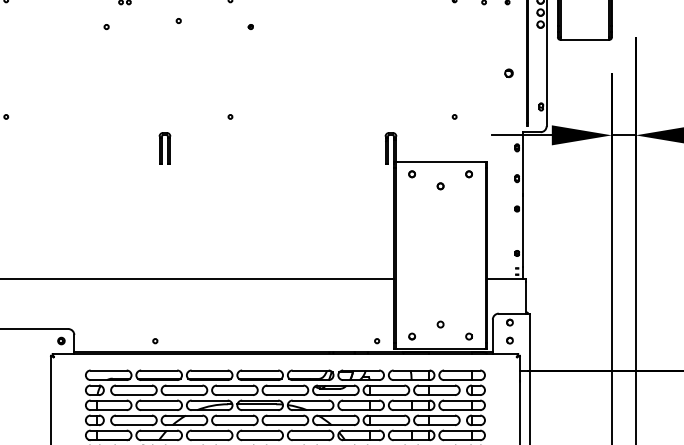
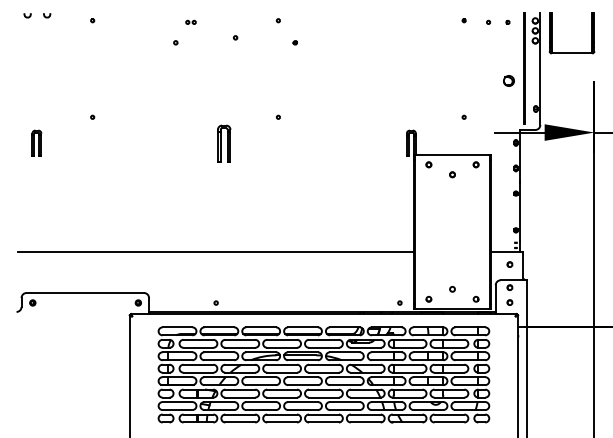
part: (509, 73) -> (509, 81), size x1.6
part: (164, 147) -> (223, 142), size x1.4
part: (509, 294) -> (509, 264), added

